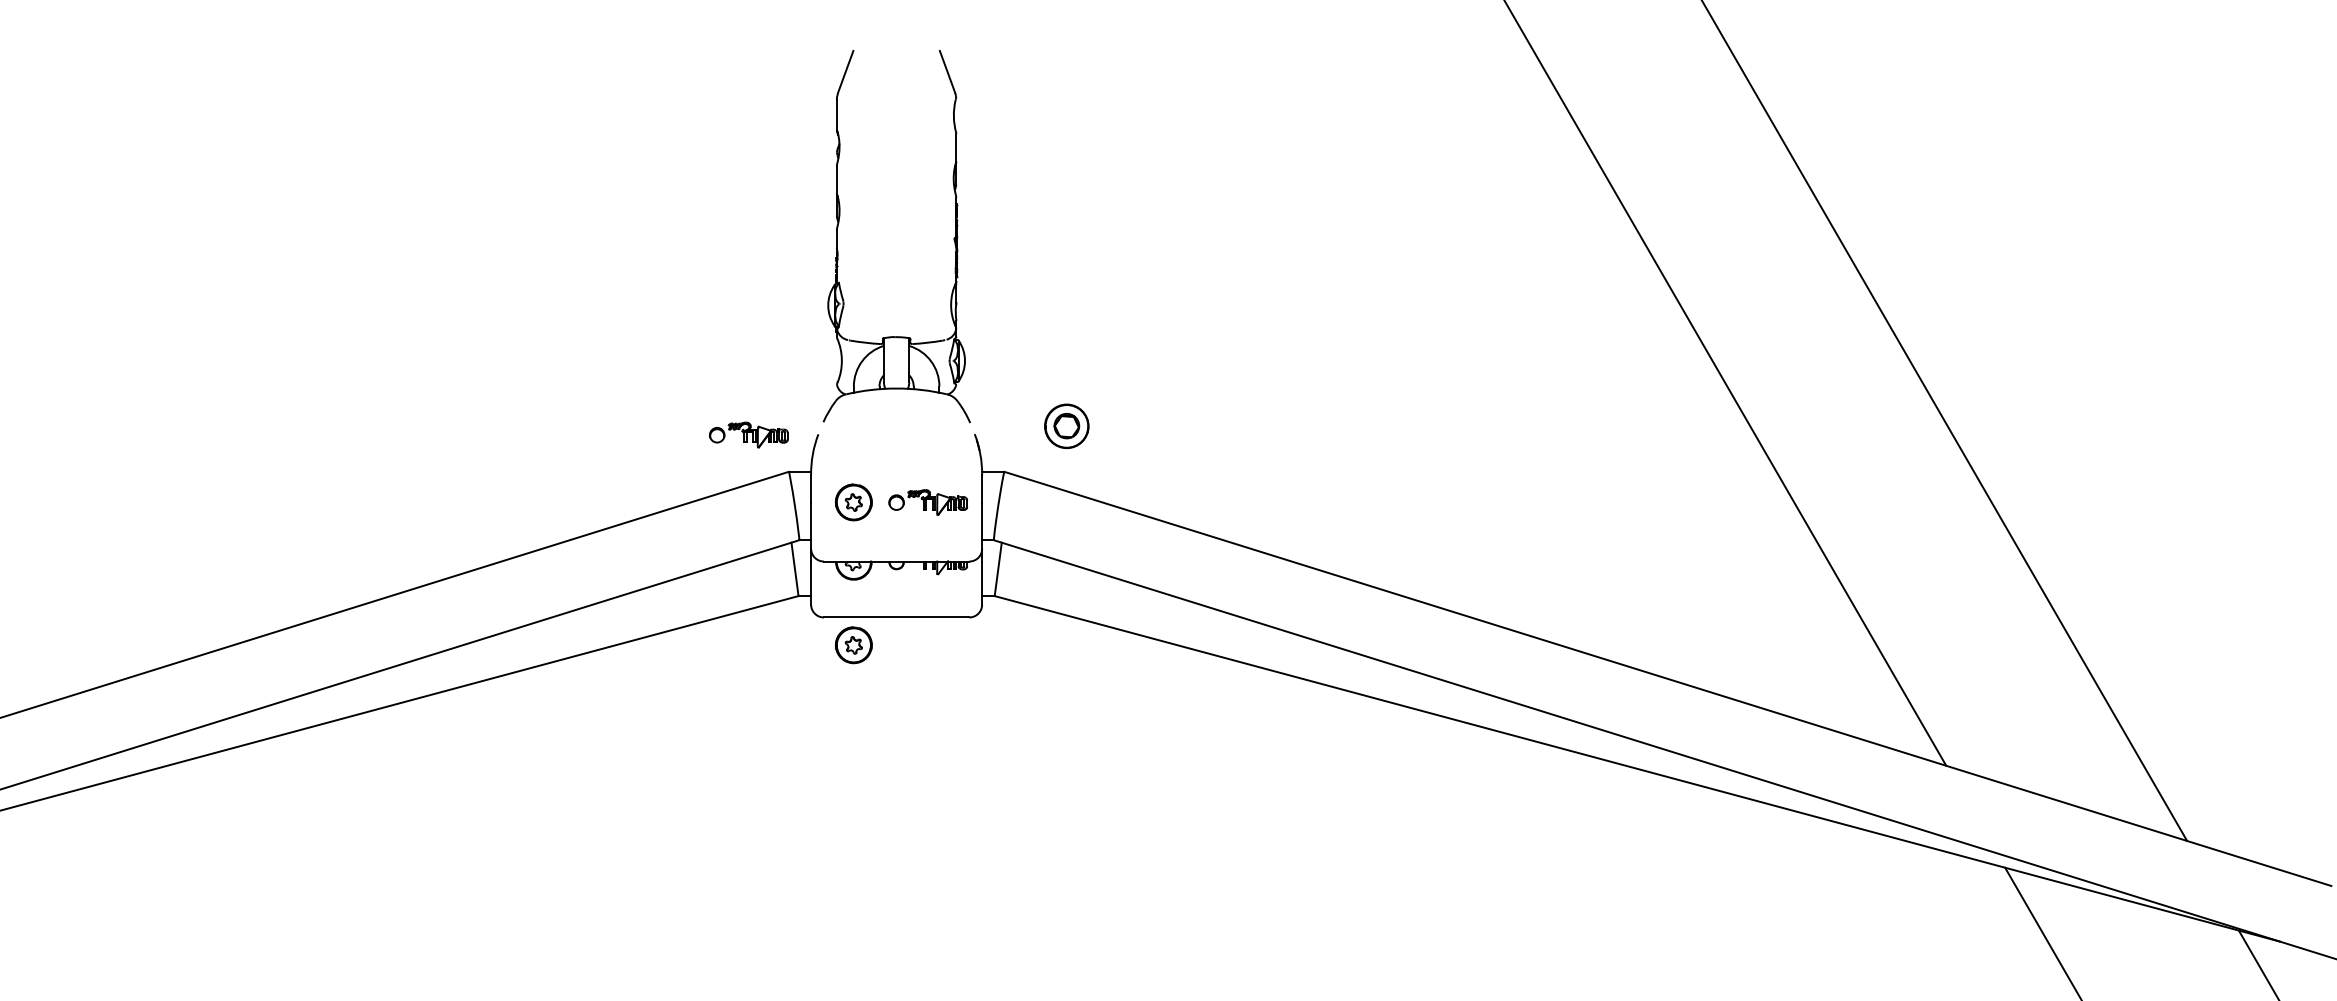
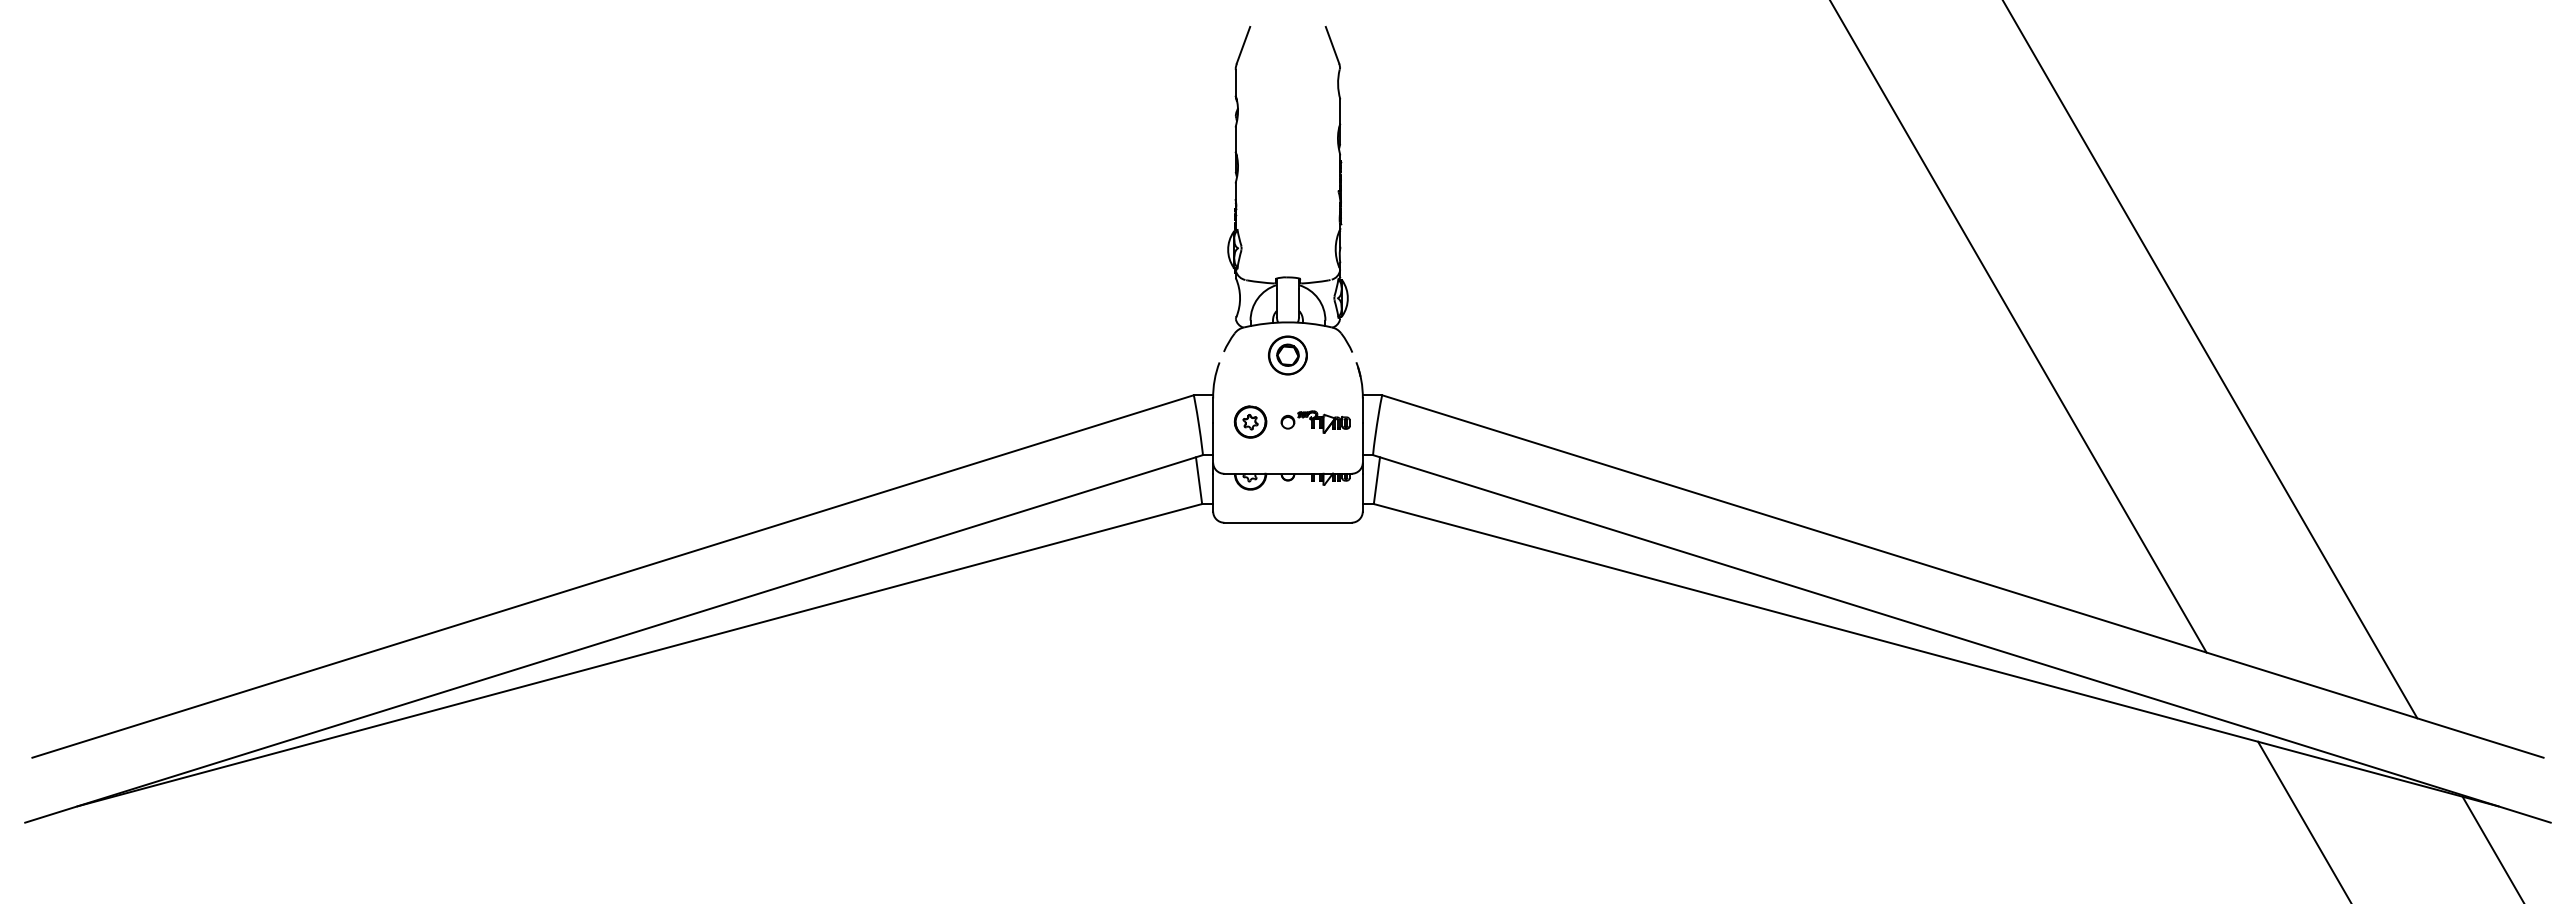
part: (1066, 426) -> (1287, 355), moved
part: (748, 434) -> (1158, 362), removed
part: (853, 644) -> (1250, 546), removed

